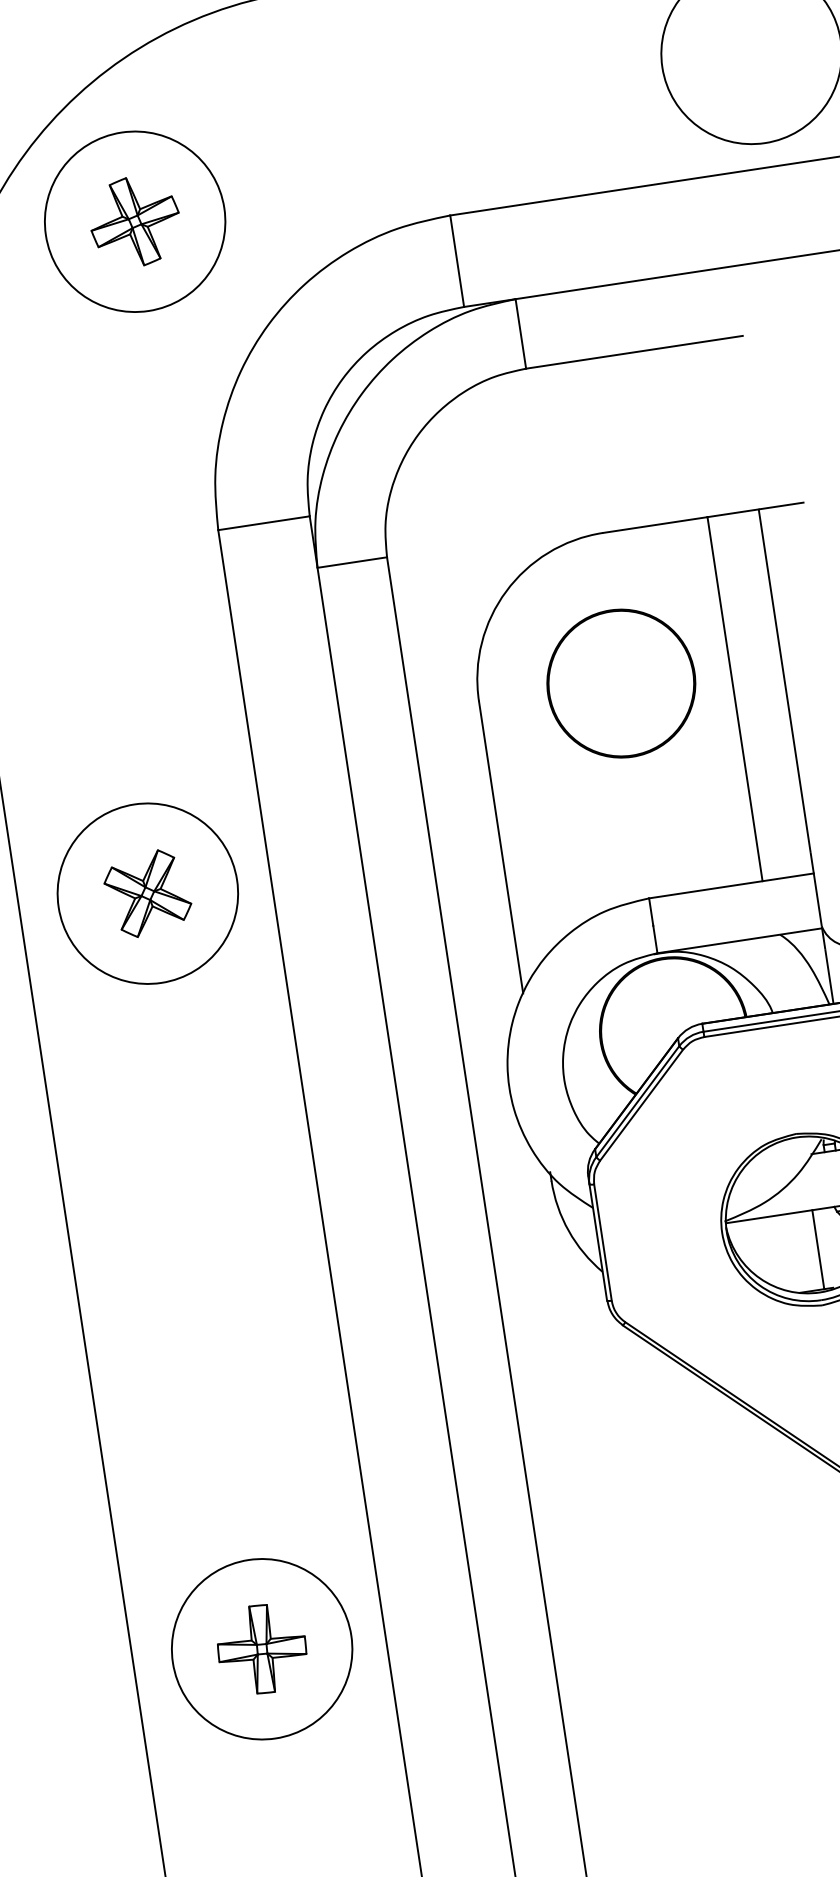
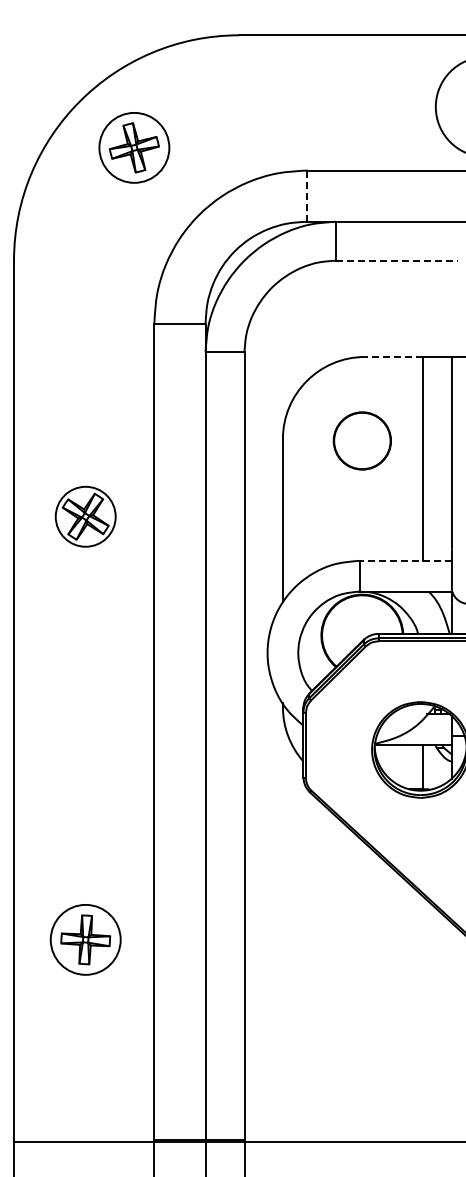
circle: (135, 221) -> (134, 147), size x0.7
line: (457, 261) -> (307, 196), solid -> dashed
line: (633, 352) -> (396, 260), solid -> dashed
line: (654, 524) -> (393, 356), solid -> dashed
part: (621, 682) -> (362, 440), size x0.7
line: (730, 885) -> (405, 560), solid -> dashed
circle: (147, 893) -> (85, 516), size x0.6
circle: (261, 1648) -> (85, 939), size x0.7

